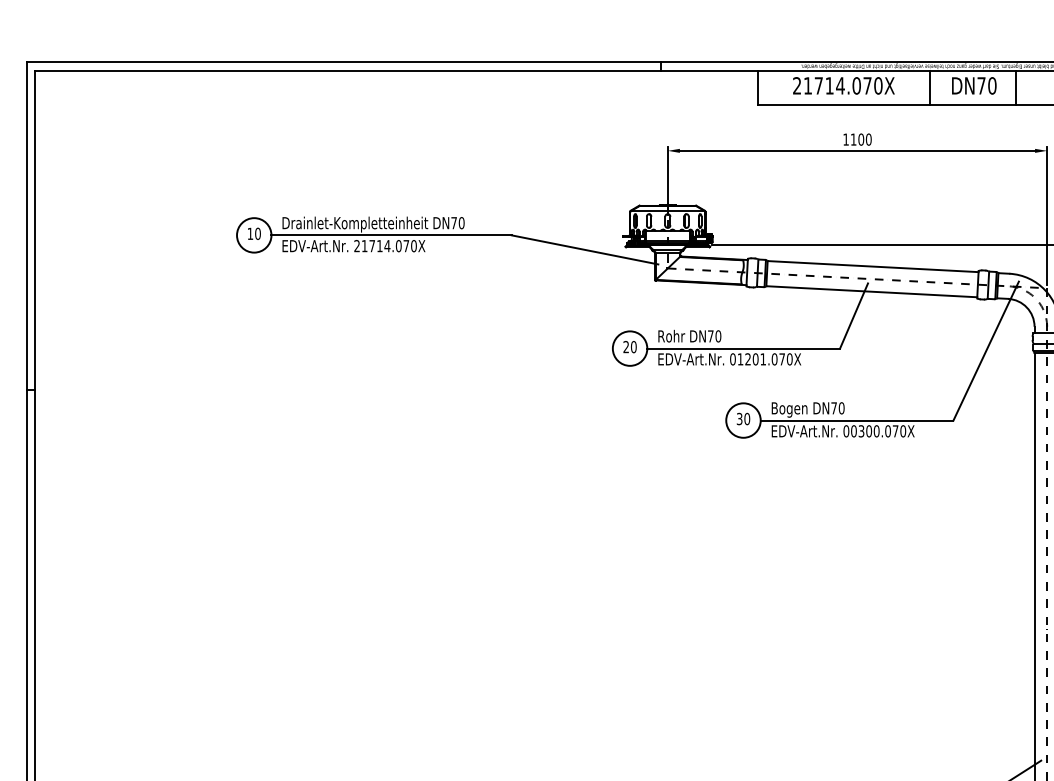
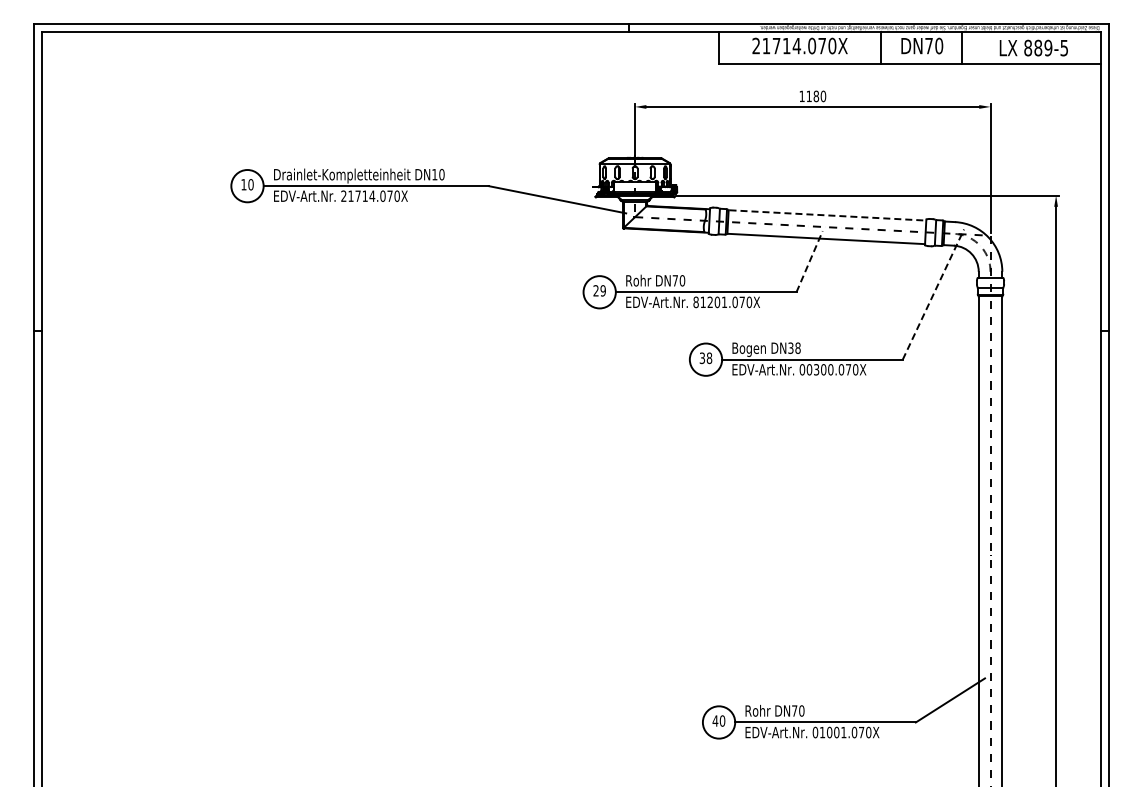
text: (861, 139) -> (816, 96), 1100 -> 1180
text: (453, 222) -> (434, 174), DN70 -> DN10
line: (873, 266) -> (827, 215), solid -> dashed
line: (853, 315) -> (809, 261), solid -> dashed
text: (633, 346) -> (602, 290), 20 -> 29
line: (986, 350) -> (933, 294), solid -> dashed
text: (732, 359) -> (695, 302), 01201.070X -> 81201.070X
text: (837, 407) -> (794, 347), DN70 -> DN38
text: (747, 418) -> (709, 357), 30 -> 38

